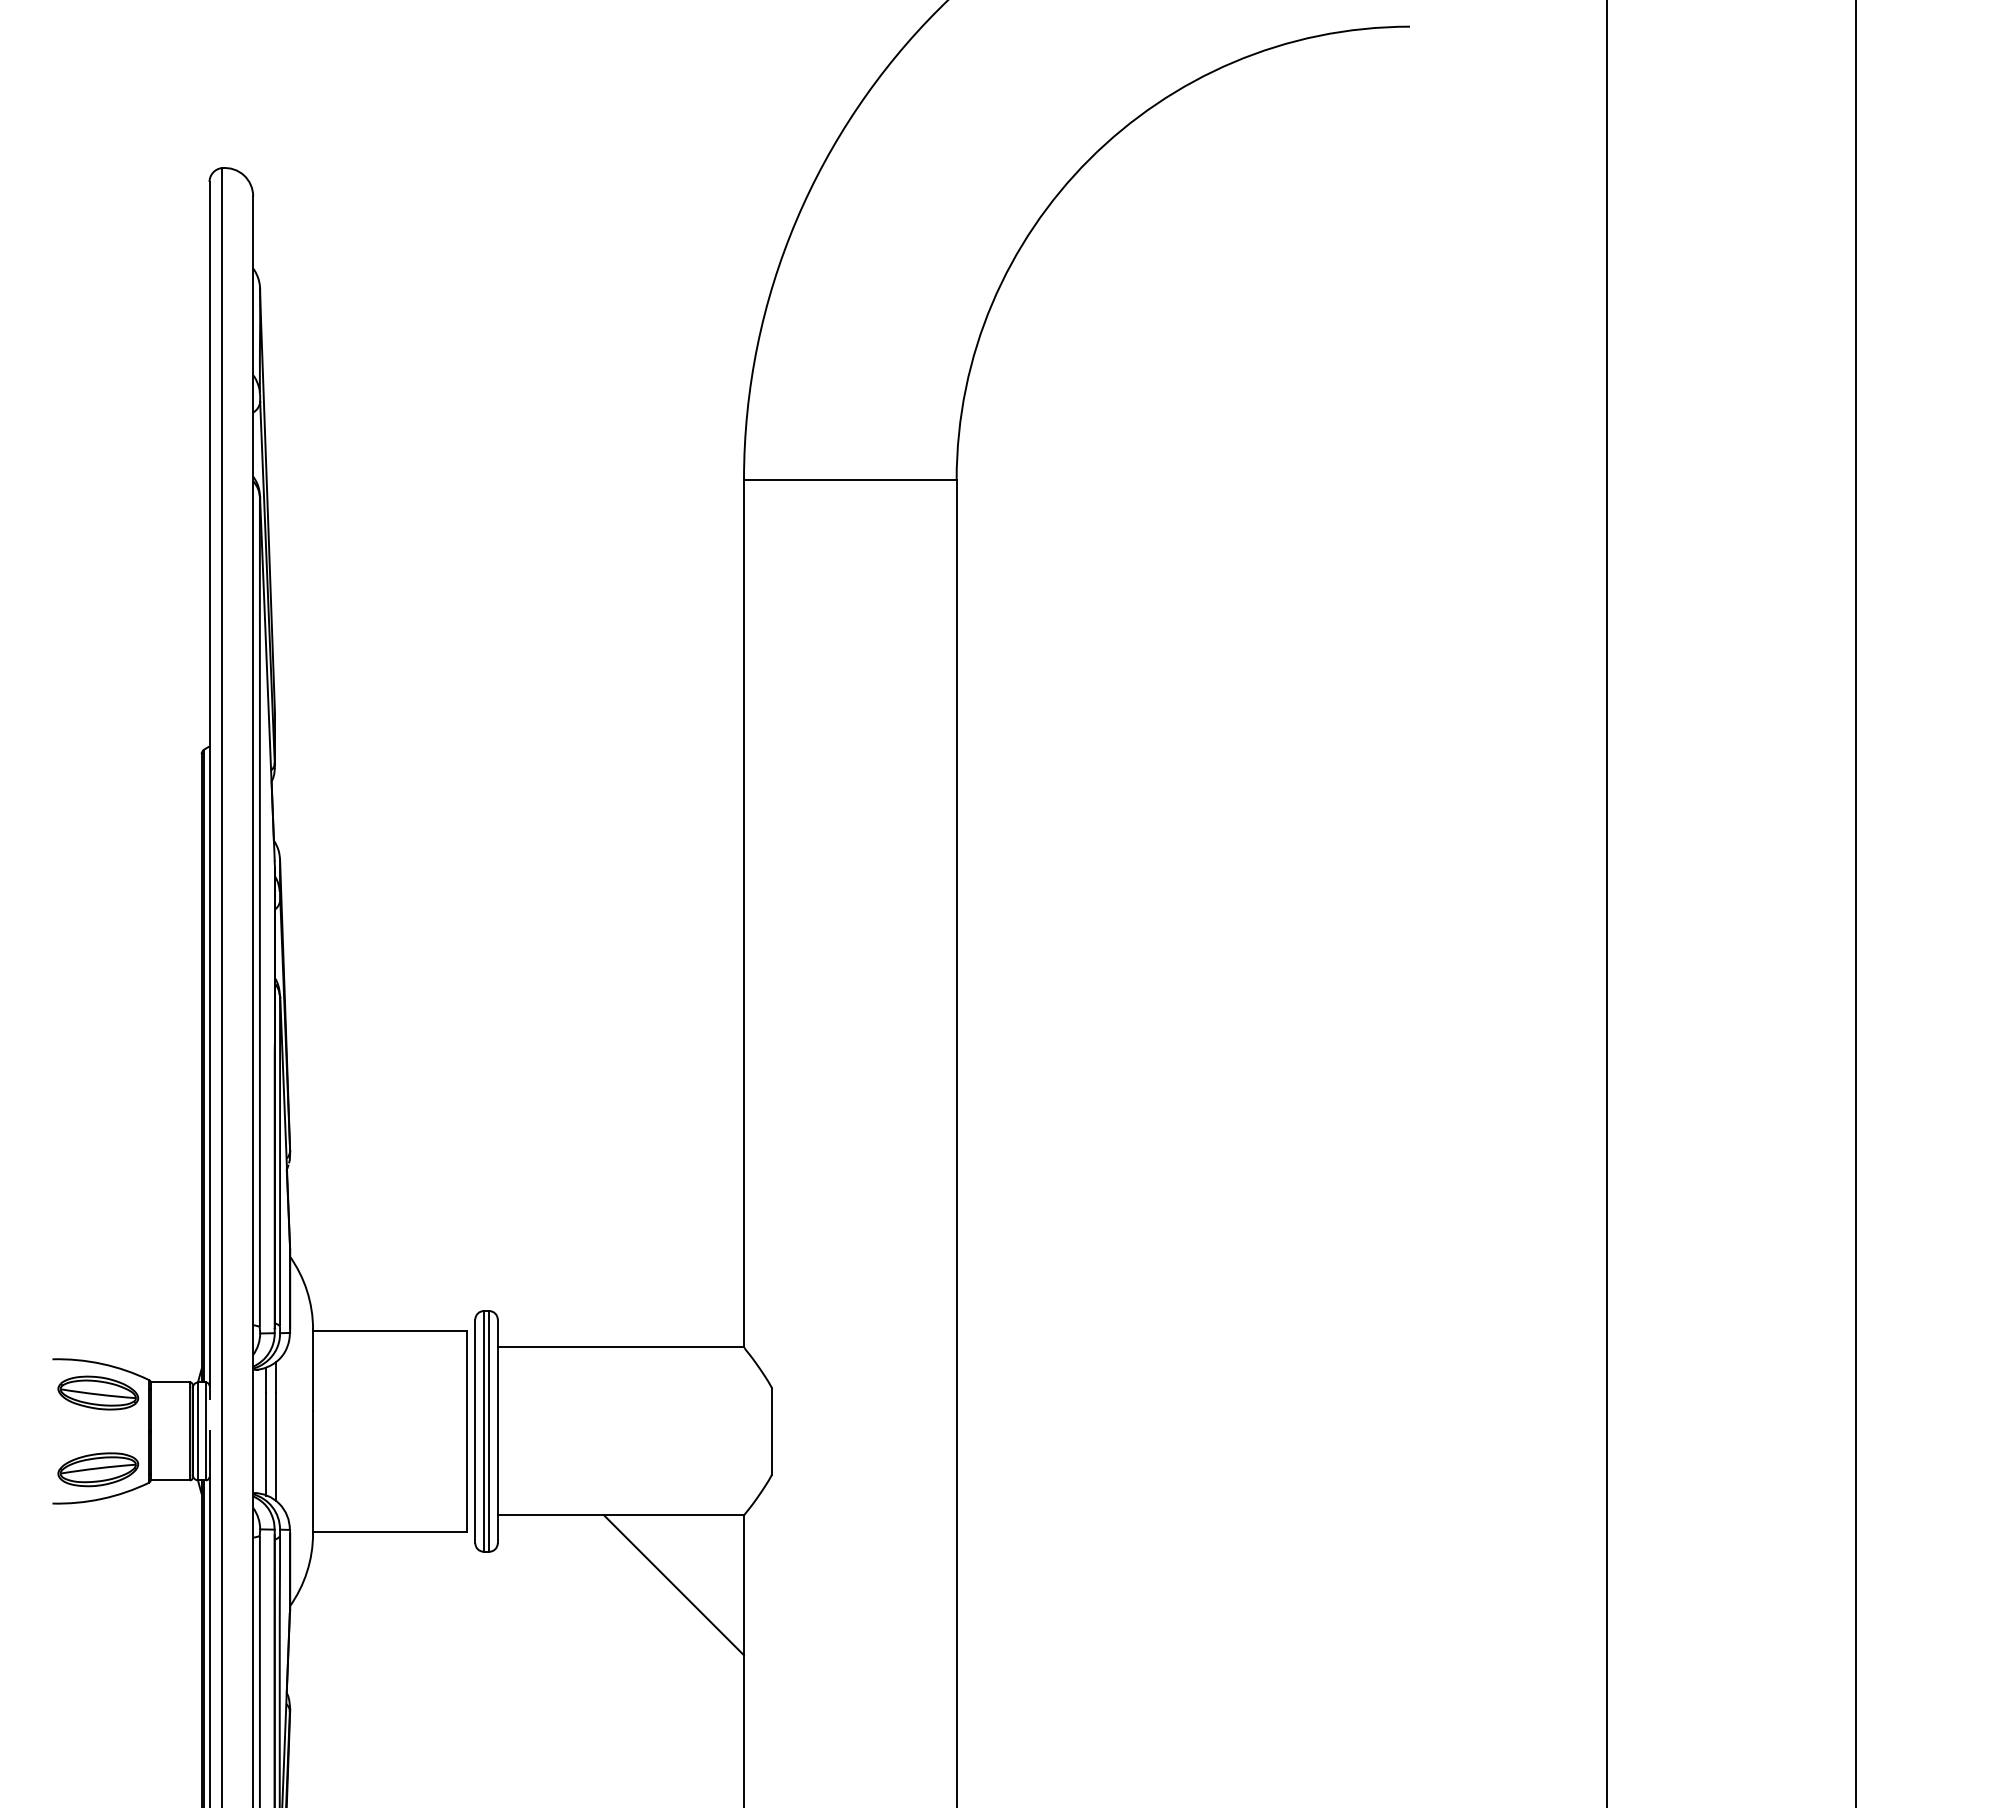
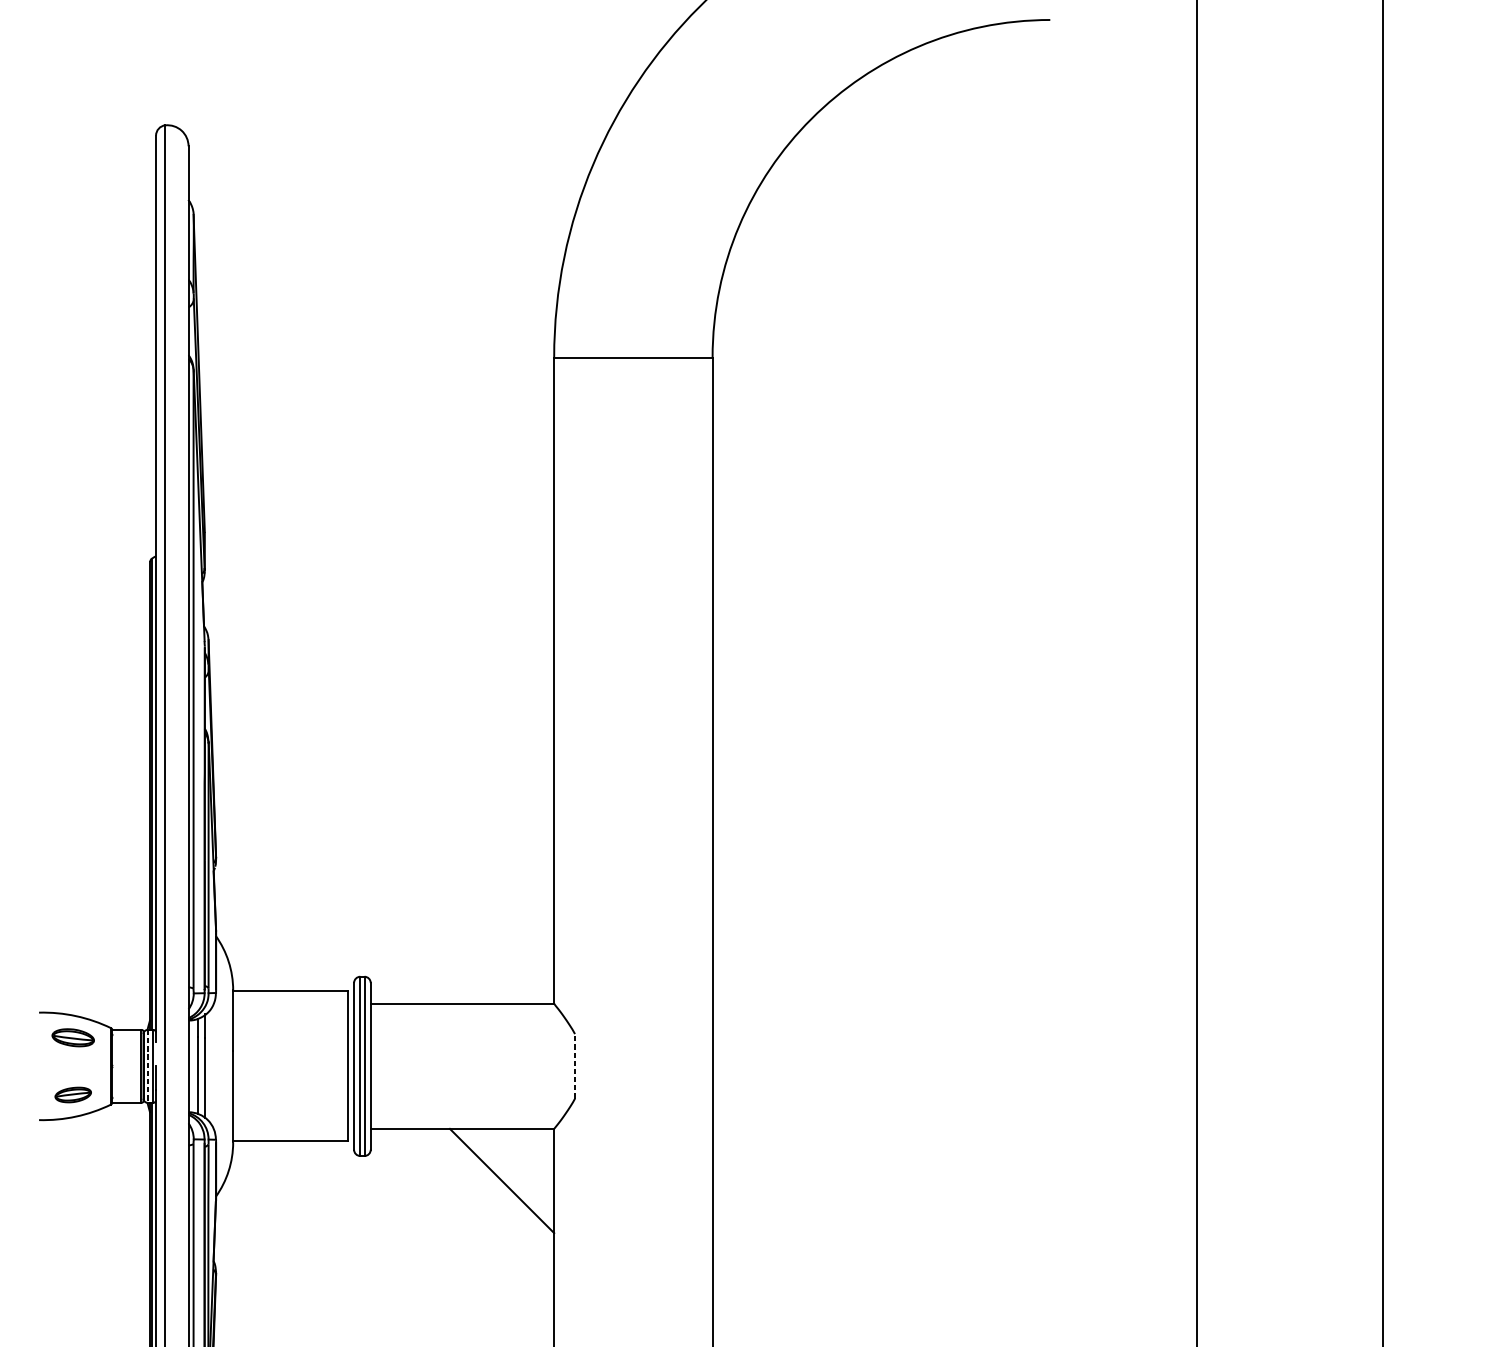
part: (98, 1392) -> (73, 1037), size x0.7
line: (771, 1430) -> (574, 1065), solid -> dashed
line: (198, 1431) -> (147, 1066), solid -> dashed
part: (98, 1469) -> (73, 1094), size x0.6

